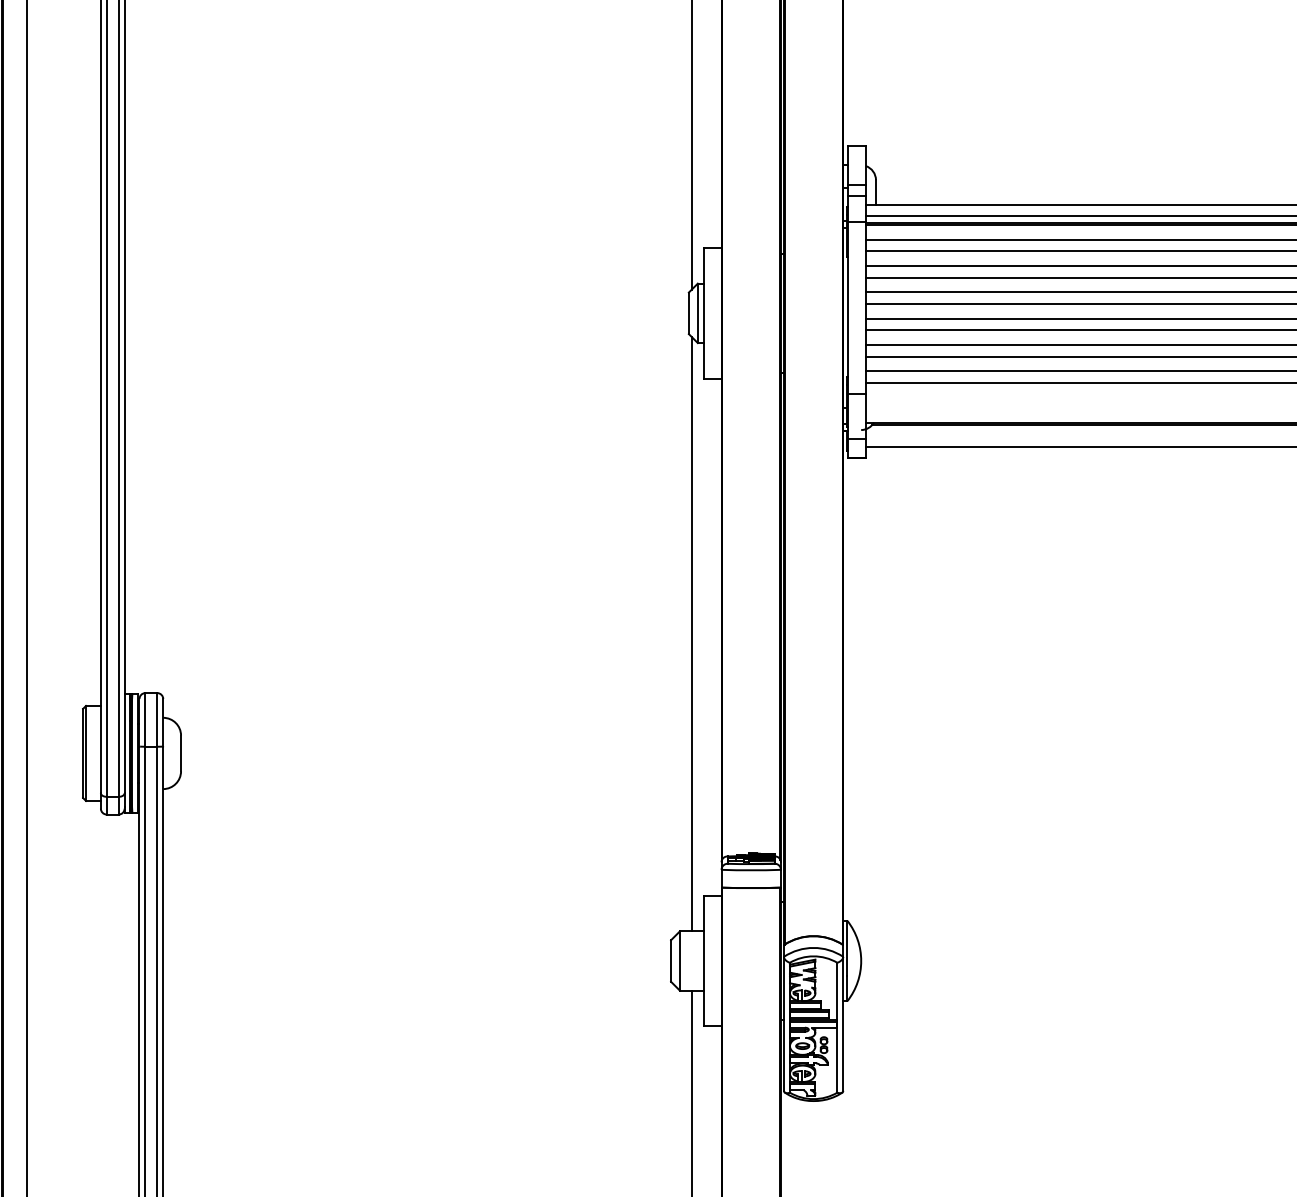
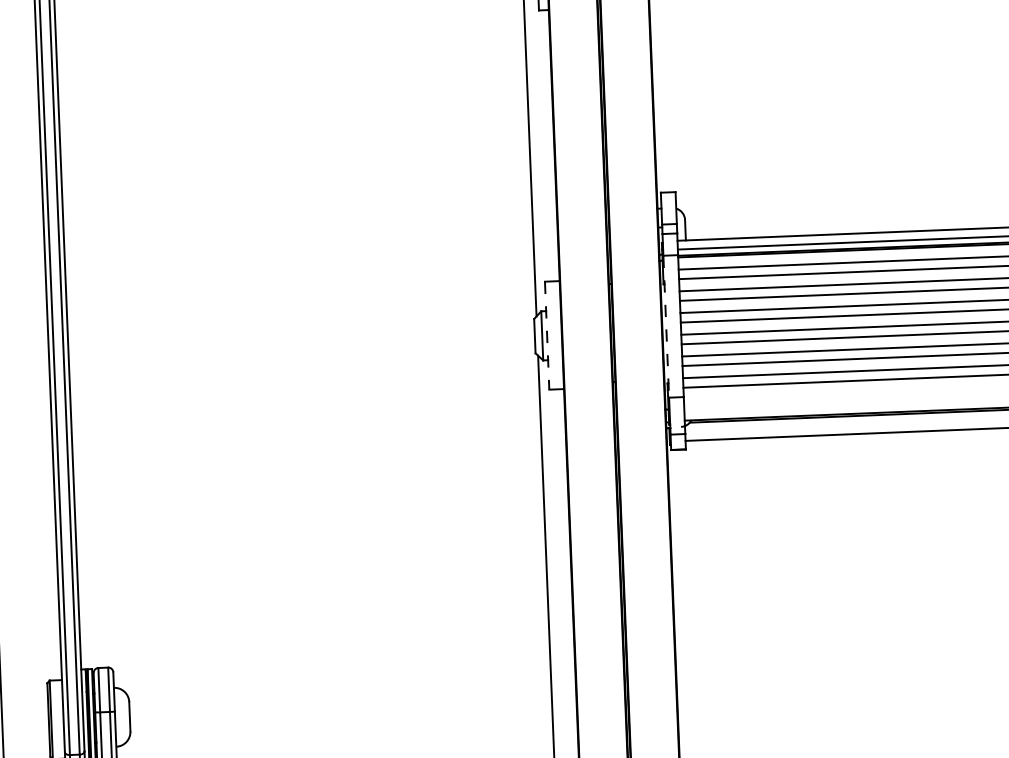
line: (848, 308) -> (666, 326), solid -> dashed
line: (703, 313) -> (546, 335), solid -> dashed

